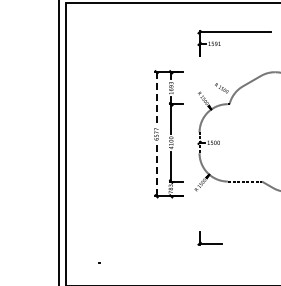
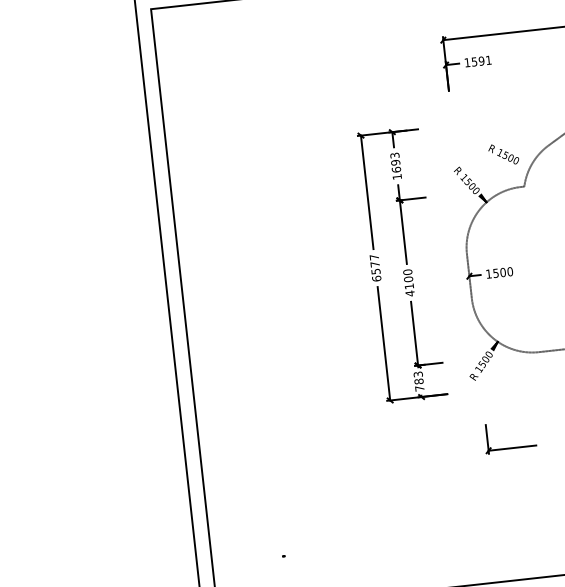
line: (156, 98) -> (367, 191), dashed -> solid
line: (156, 169) -> (383, 343), dashed -> solid
part: (209, 238) -> (508, 437), moved

